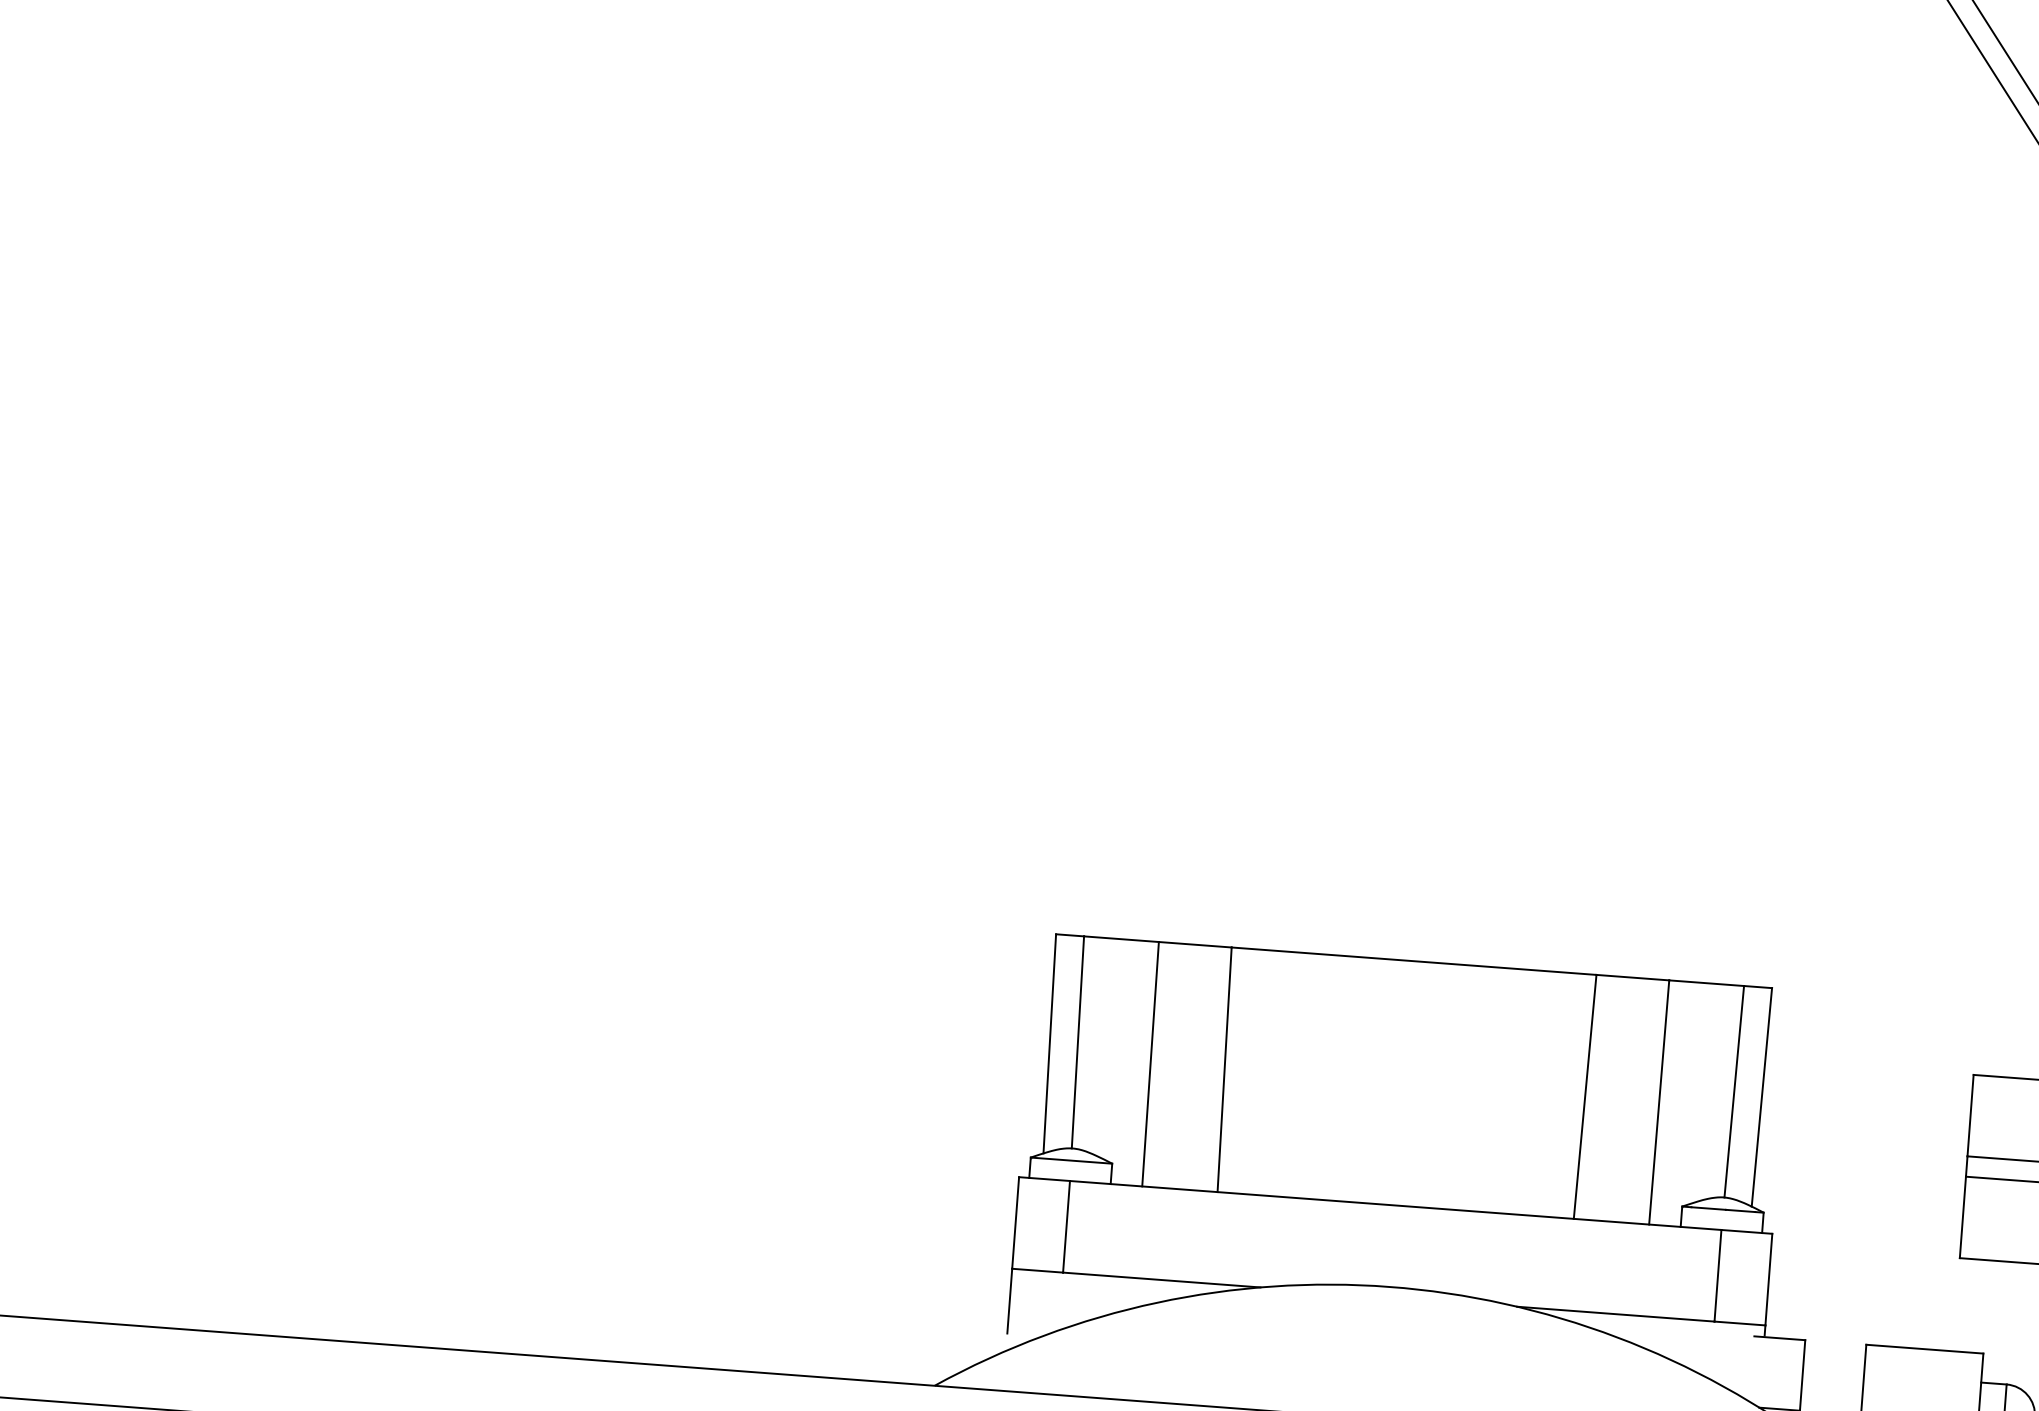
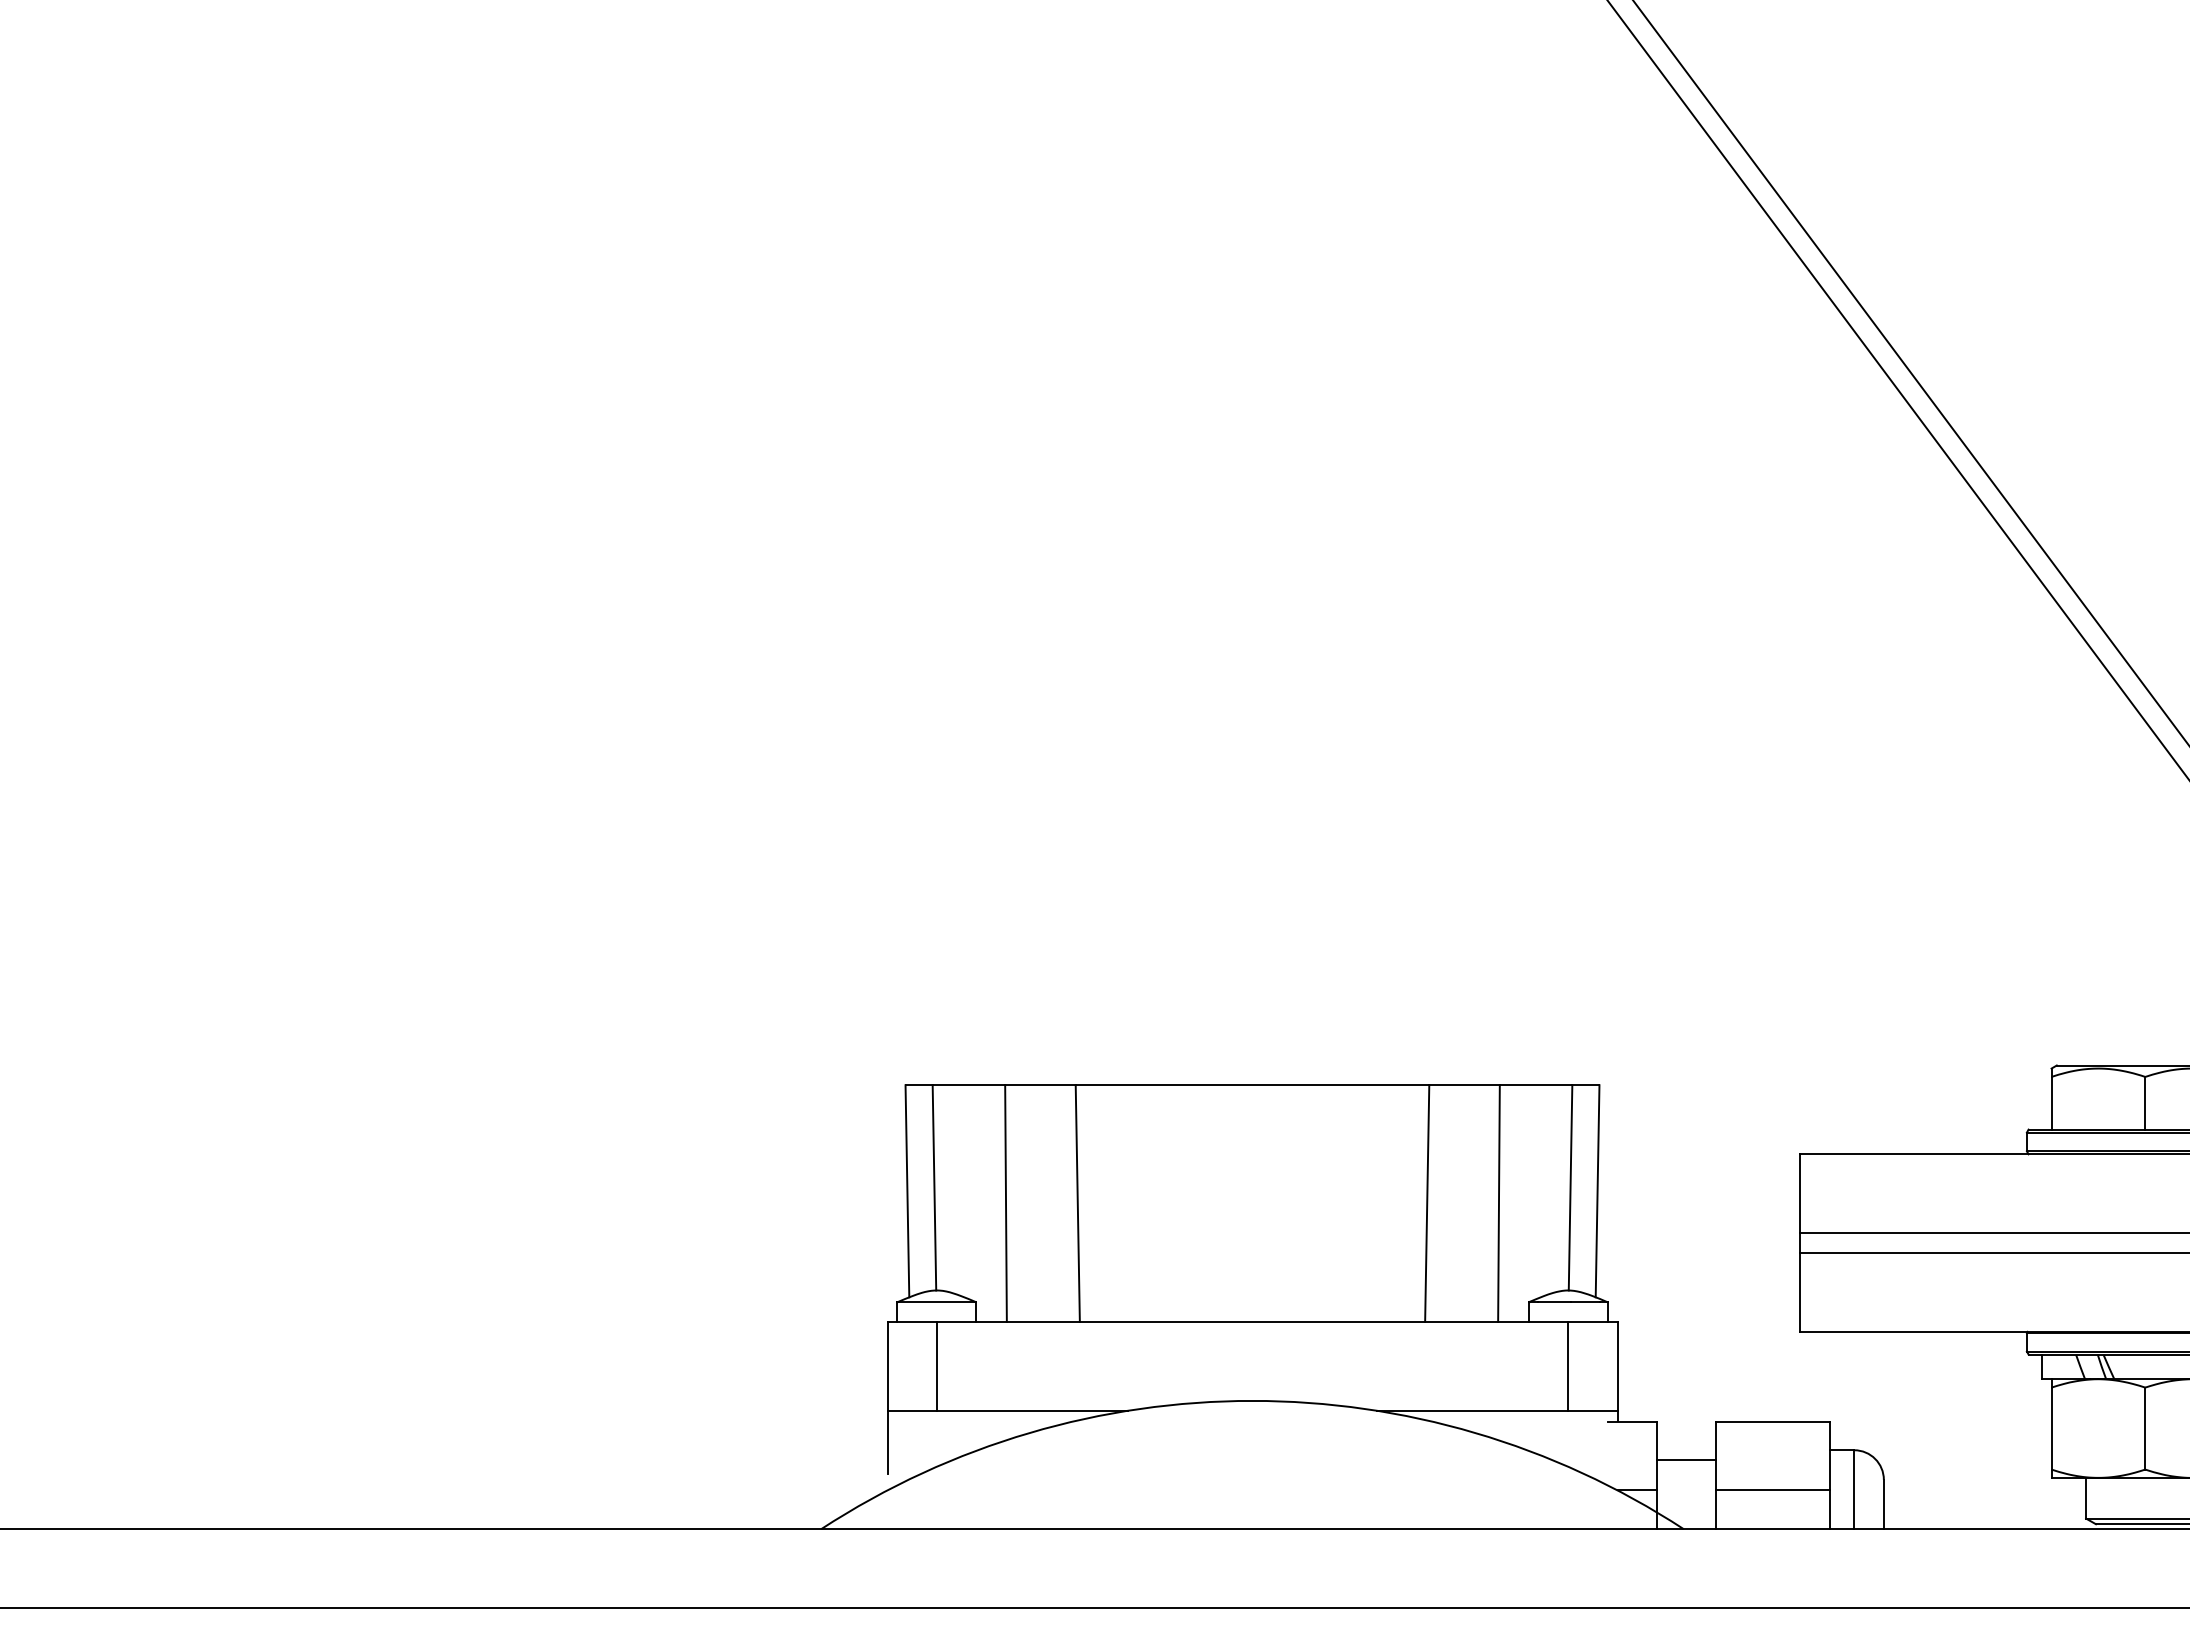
line: (1832, 1382) -> (1686, 1460), added

